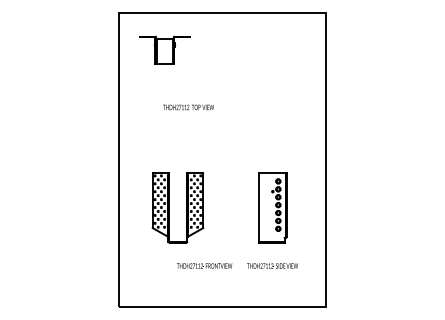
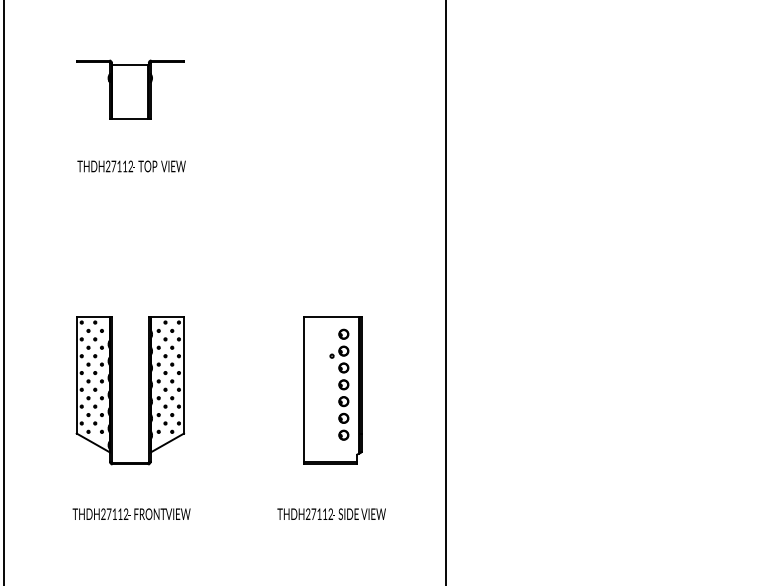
part: (164, 49) -> (129, 87), moved
text: (188, 107) -> (131, 166), moved
text: (204, 265) -> (131, 513), moved

